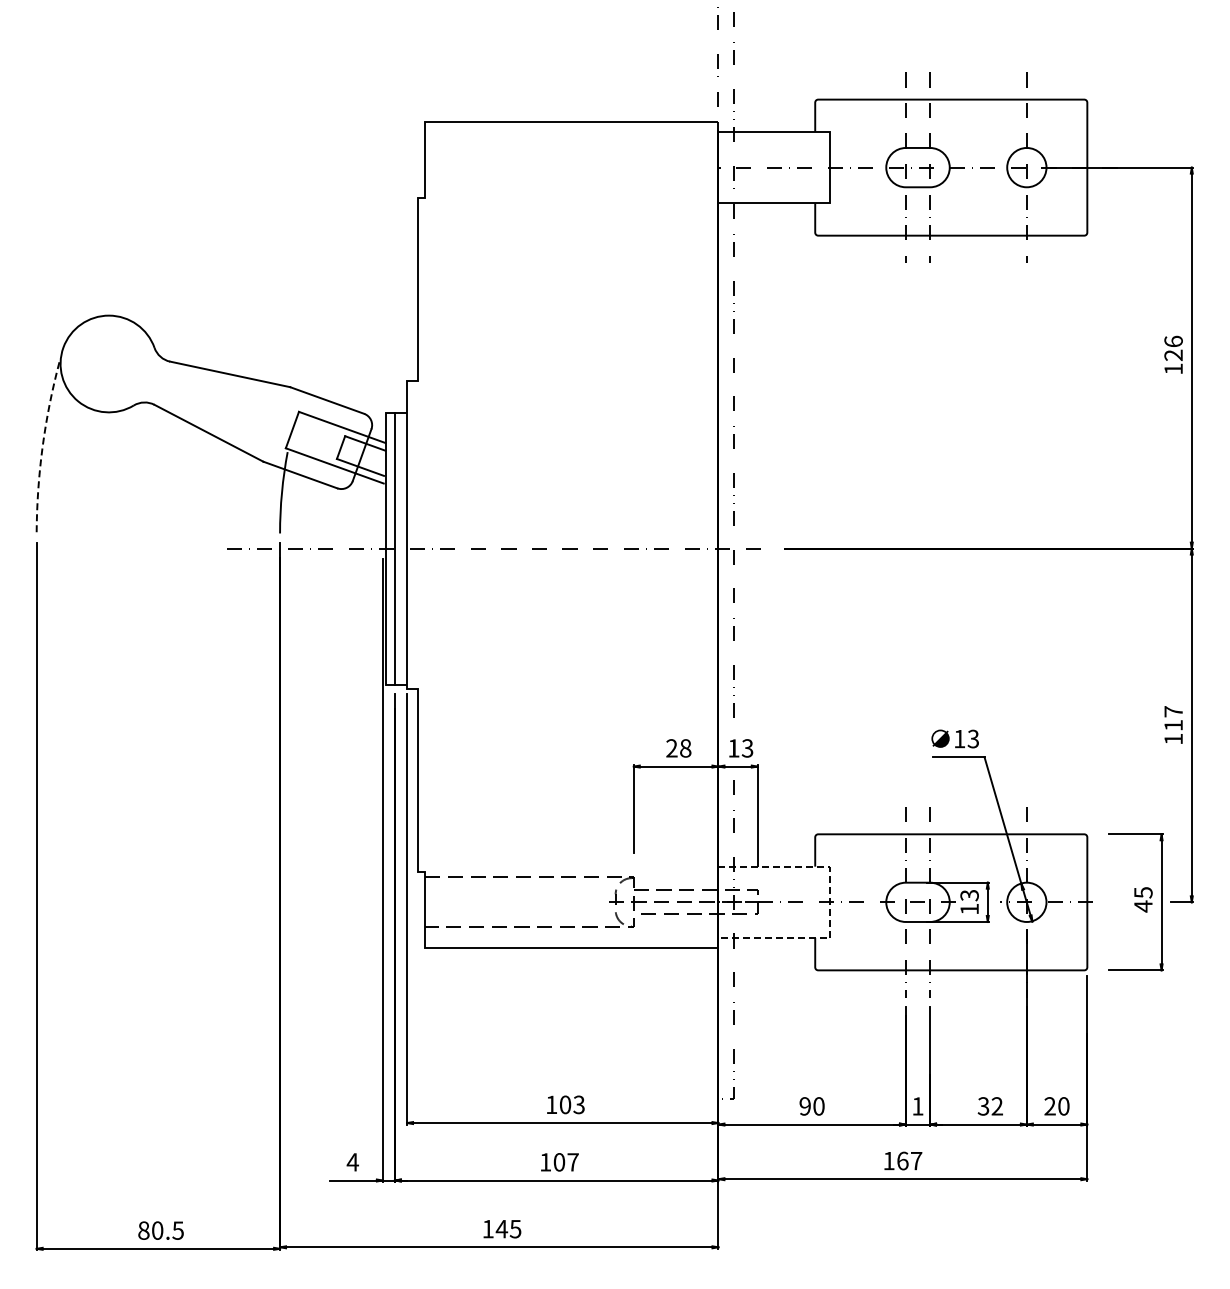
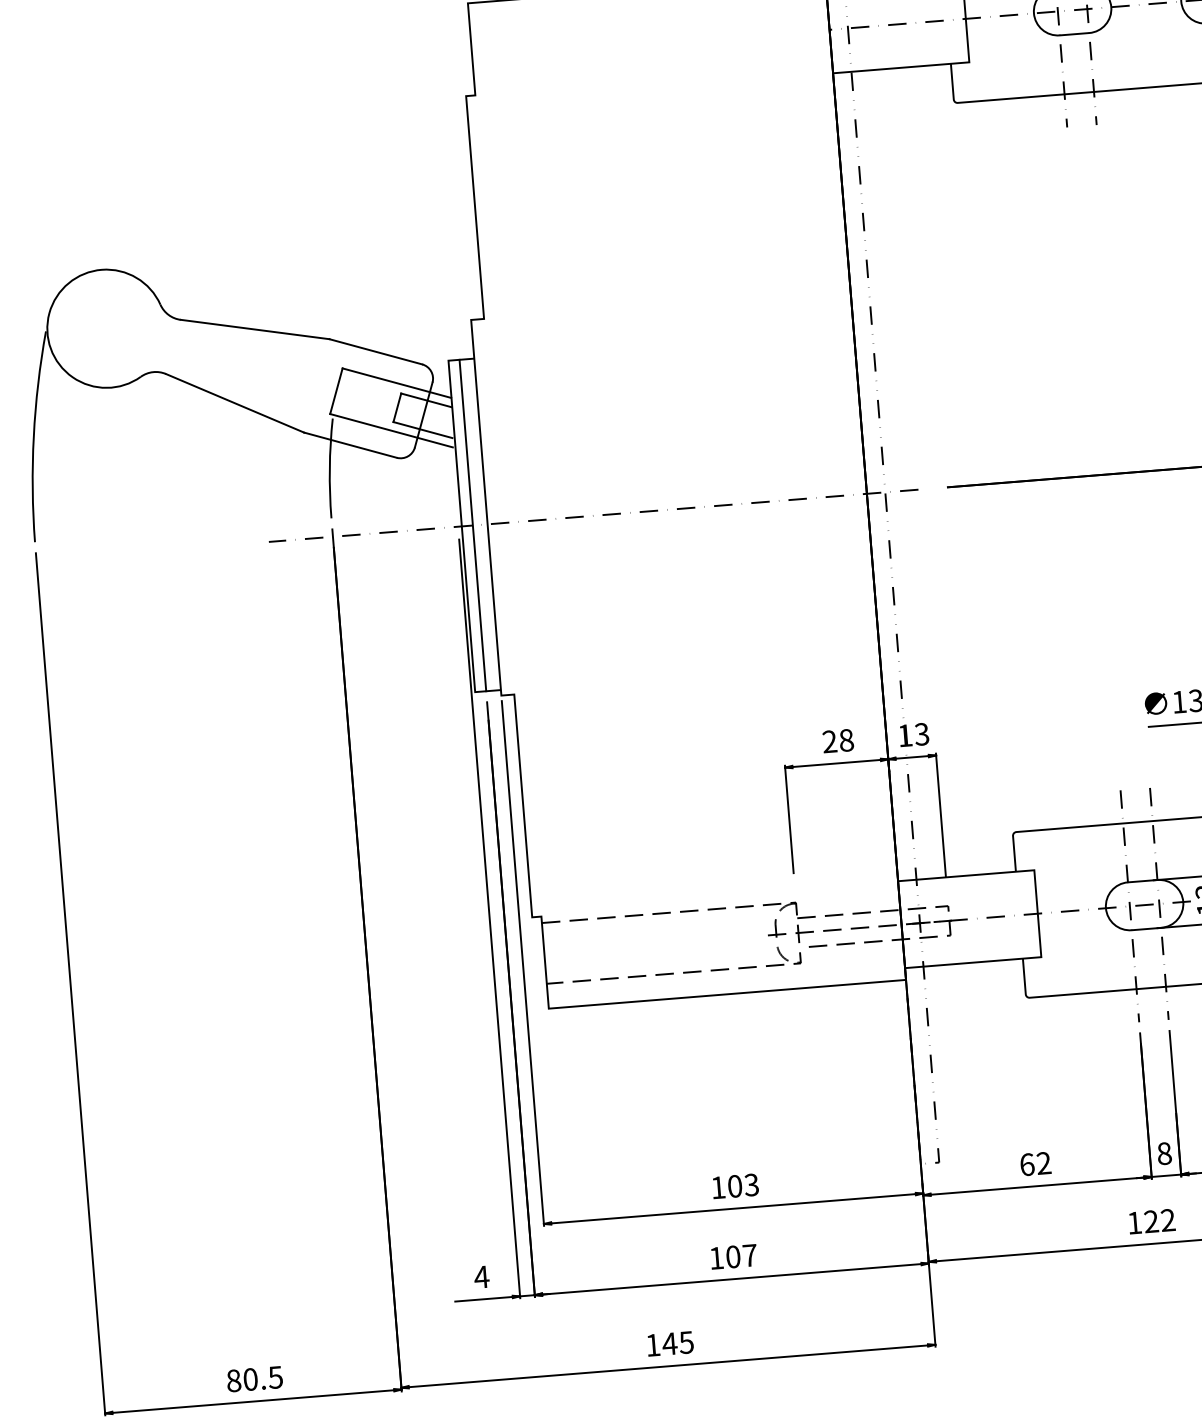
arc: (42, 447) -> (33, 436), dashed -> solid
line: (830, 902) -> (1038, 913), dashed -> solid
text: (811, 1106) -> (1034, 1164), 90 -> 62
text: (917, 1106) -> (1163, 1153), 1 -> 8
text: (909, 1160) -> (1159, 1220), 167 -> 122

